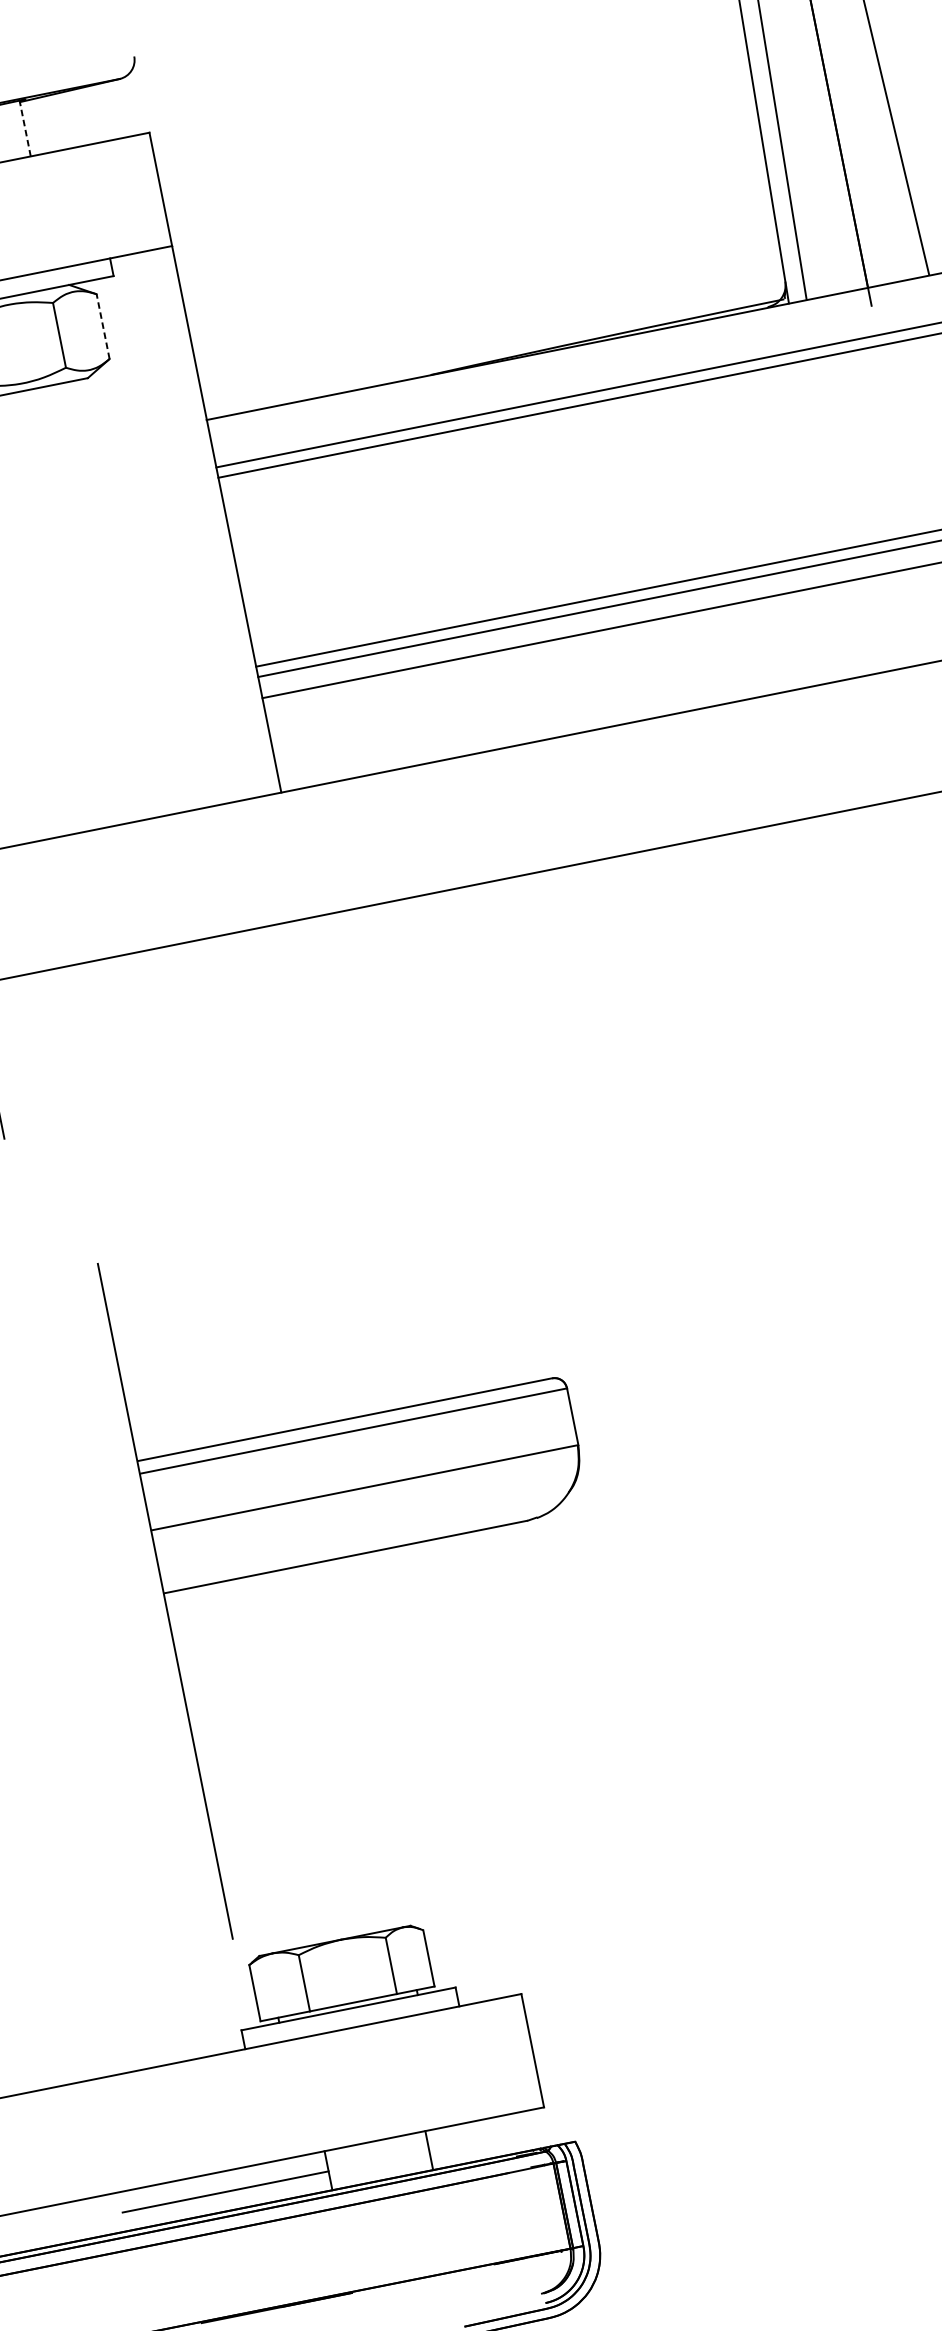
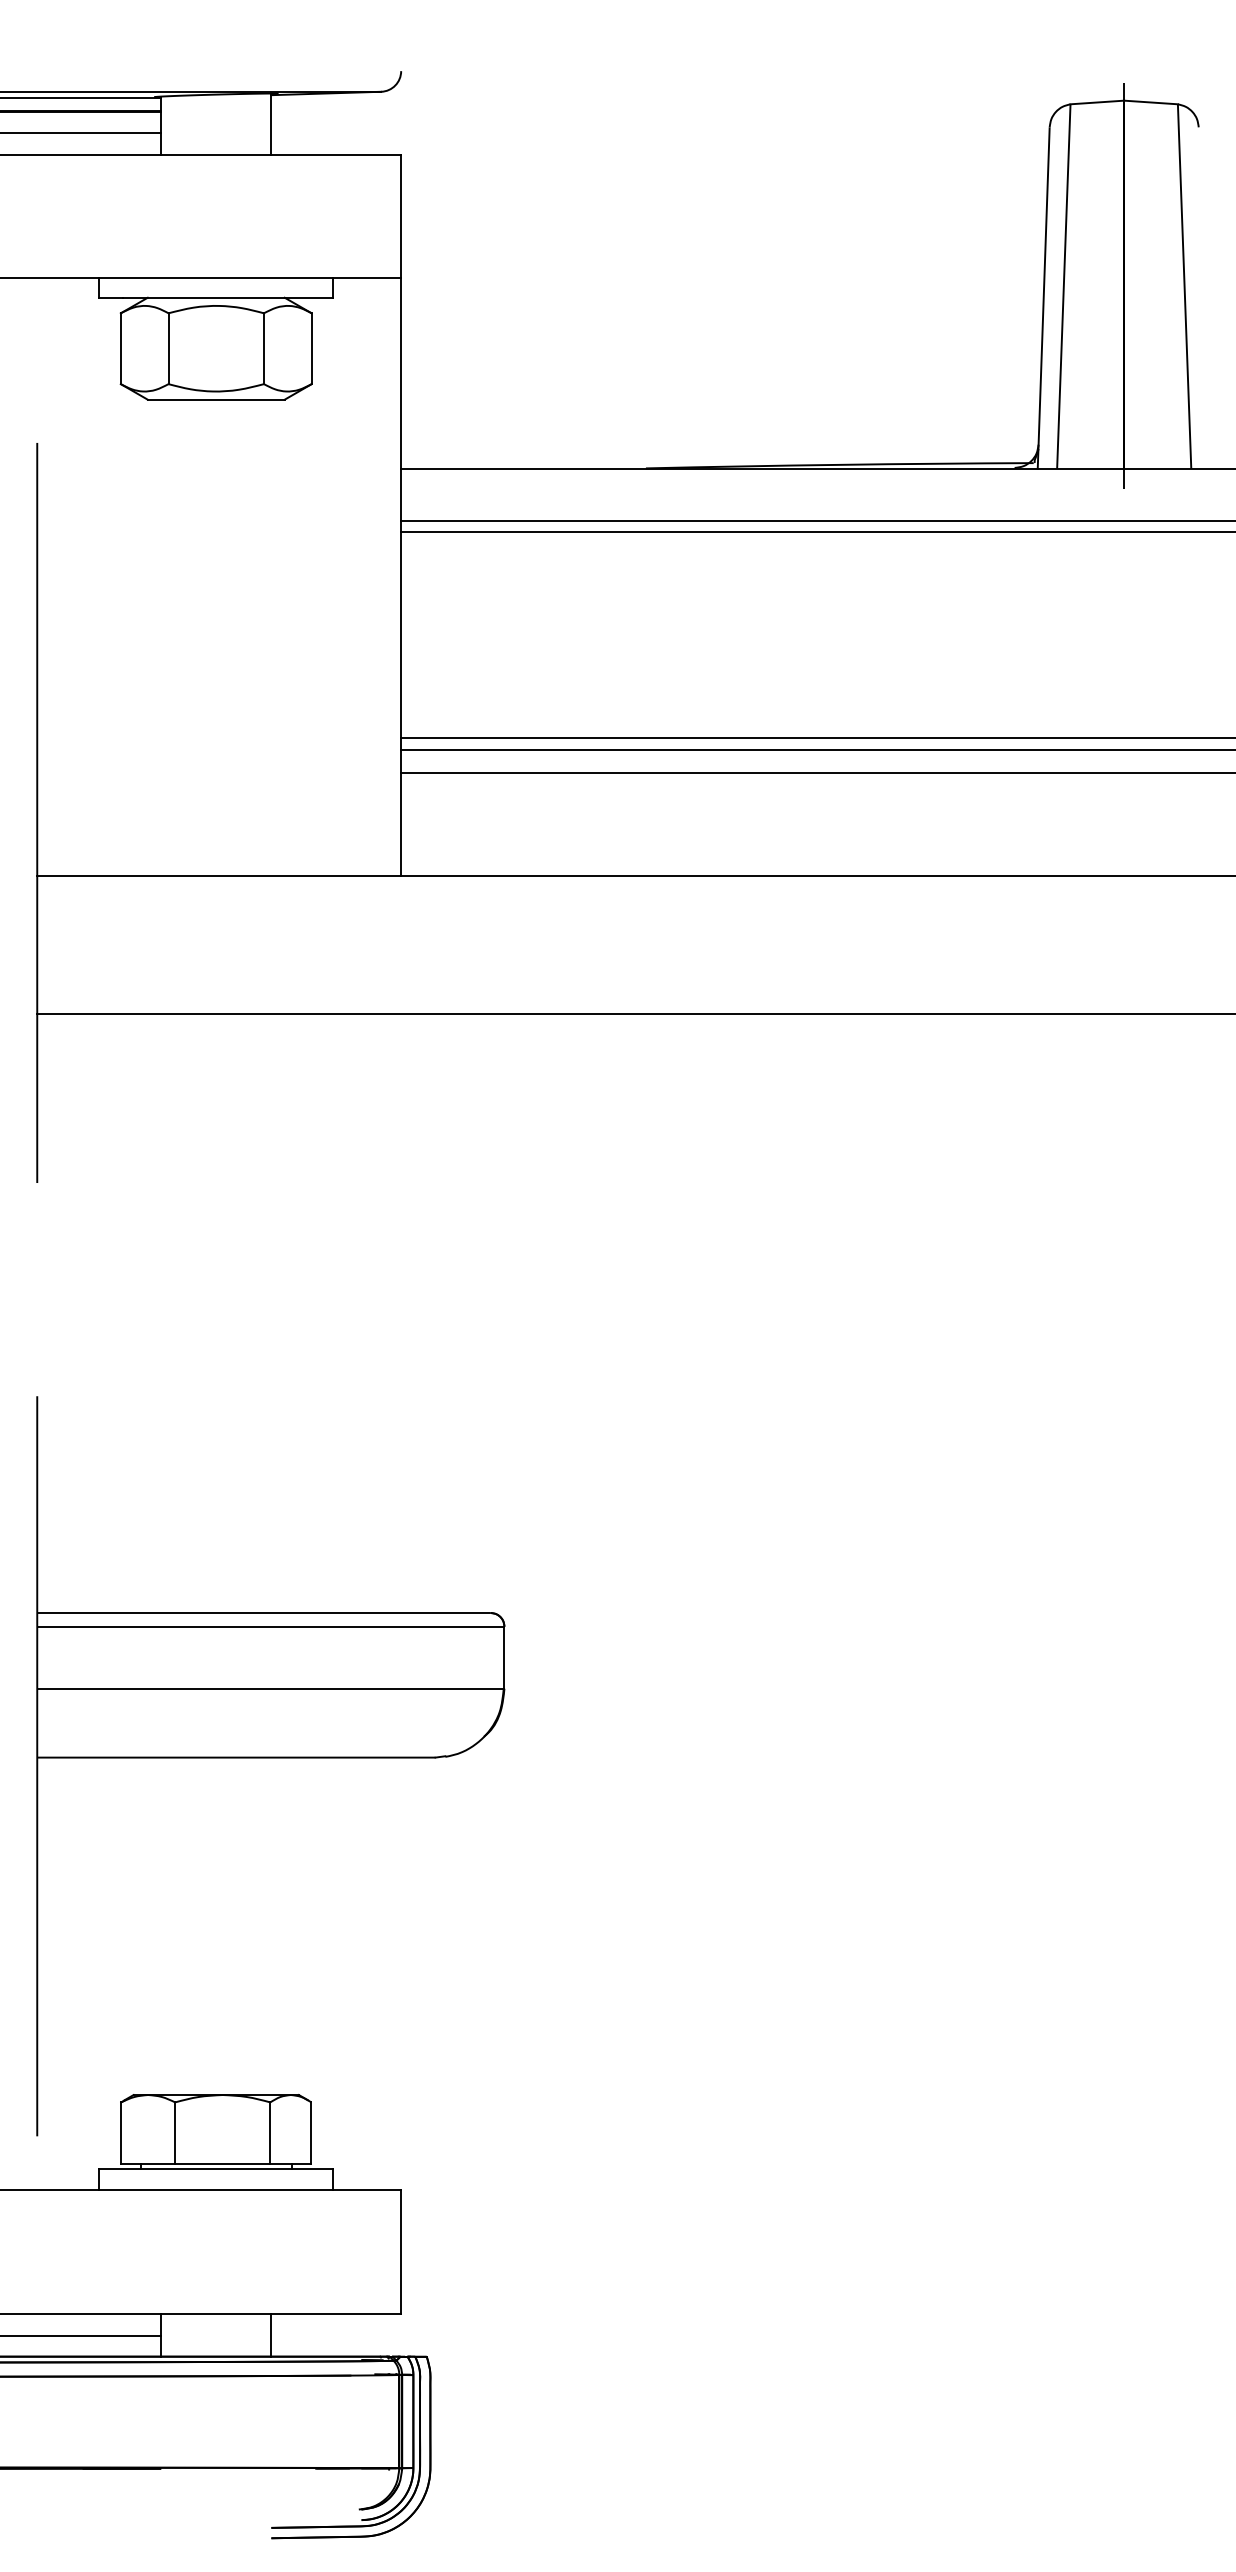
line: (25, 128) -> (271, 124), dashed -> solid
line: (102, 326) -> (311, 348), dashed -> solid
part: (377, 1551) -> (270, 1758), moved

